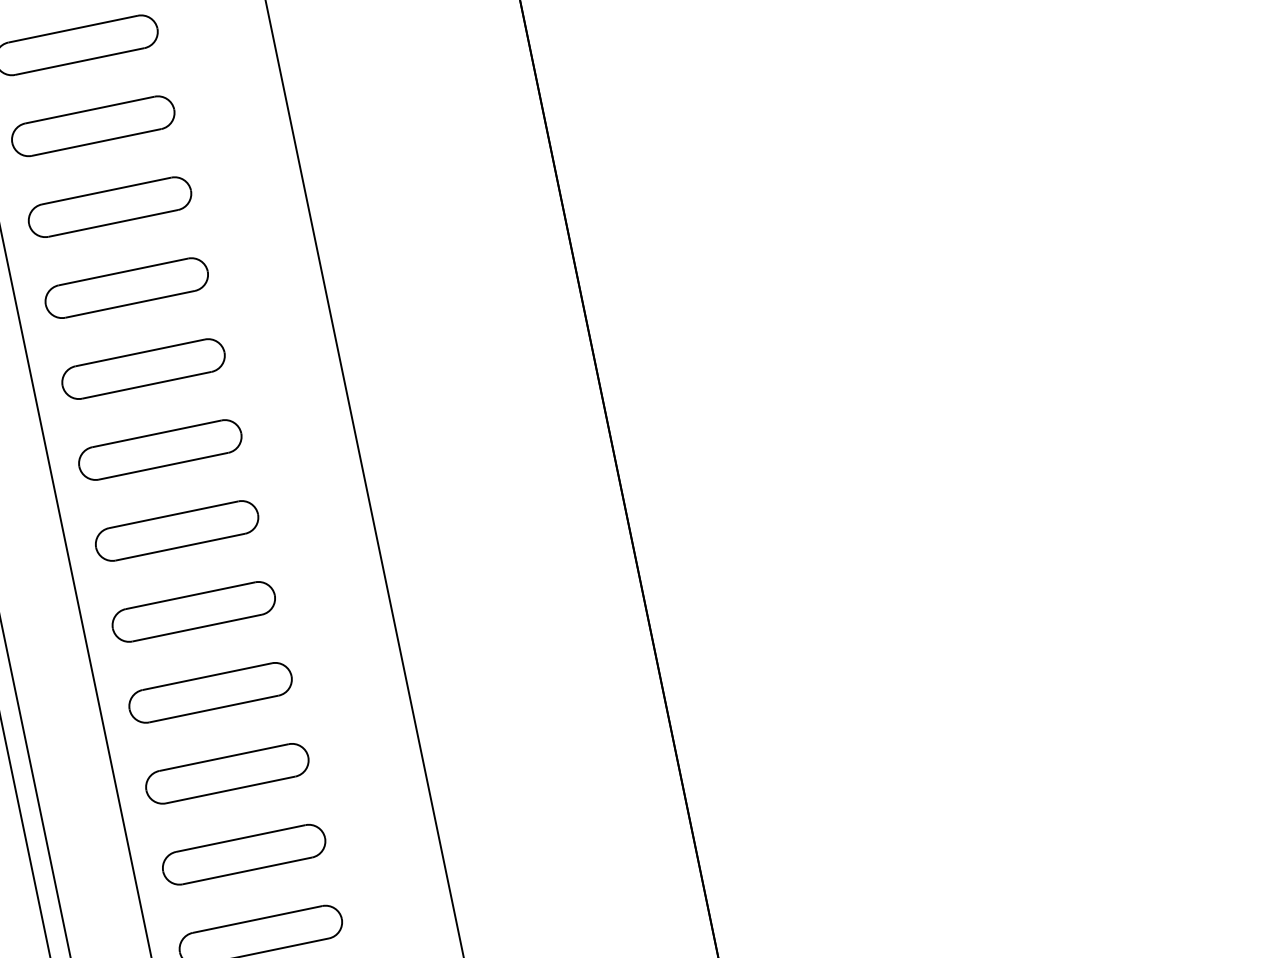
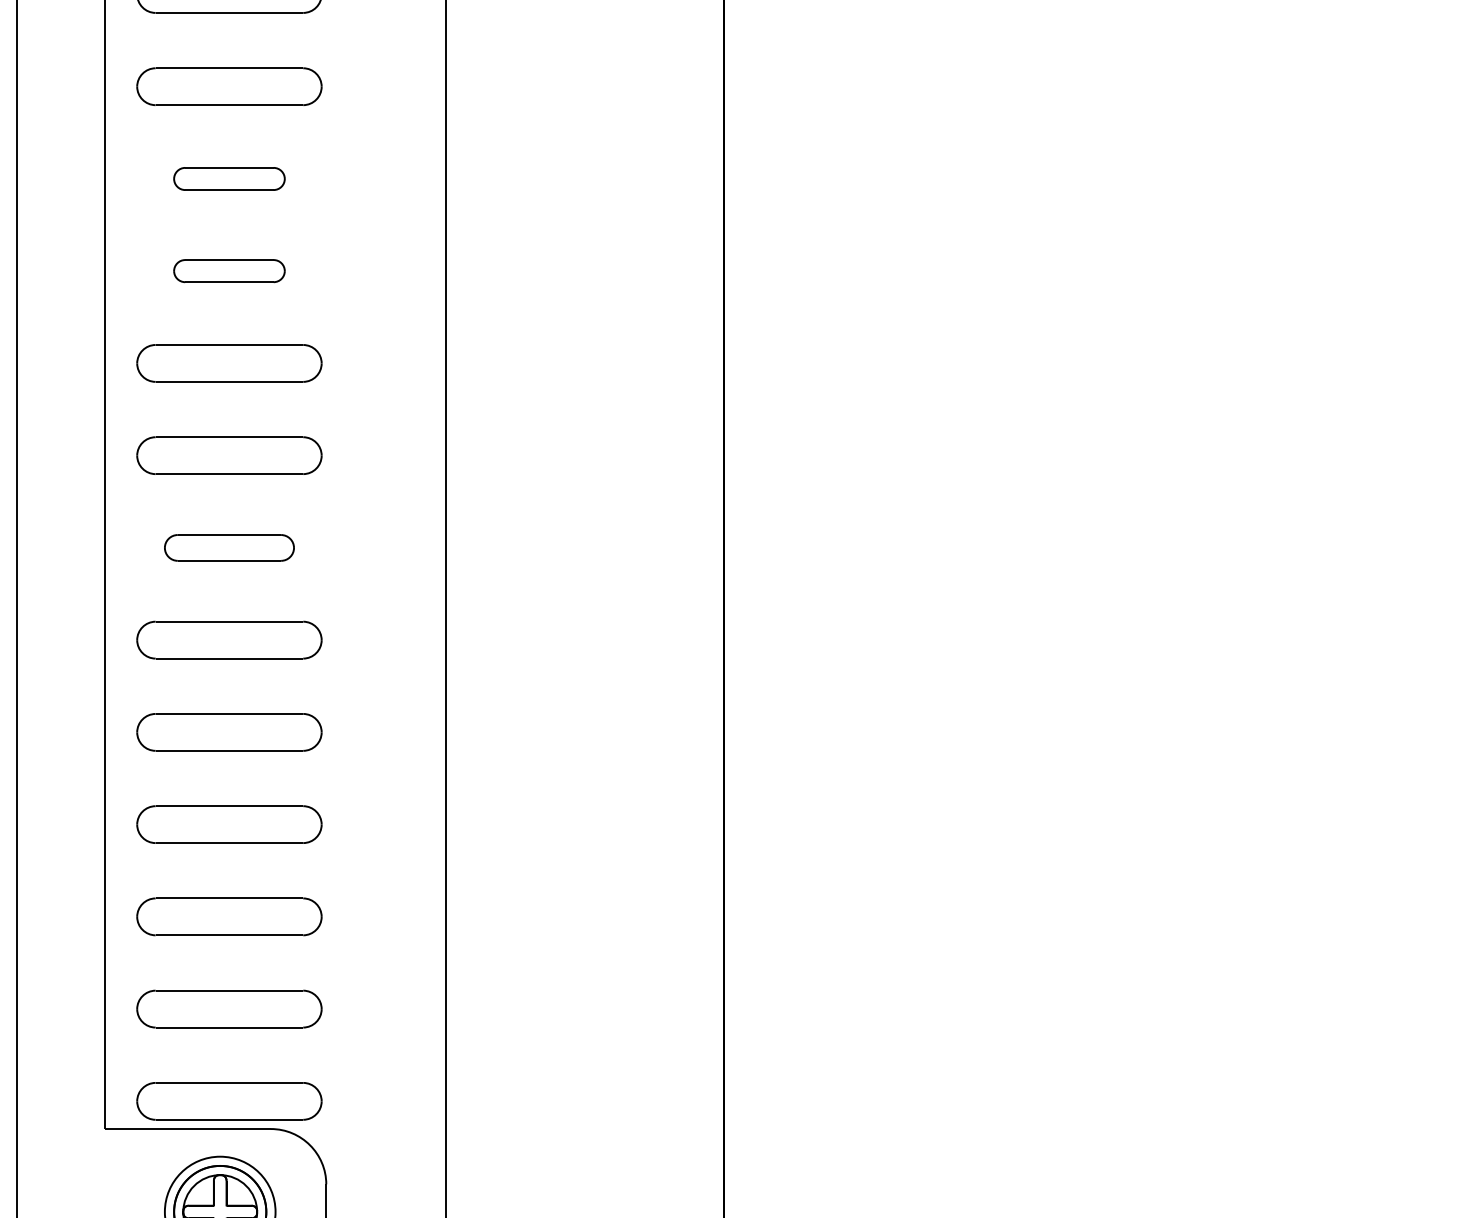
part: (126, 287) -> (229, 178), size x0.6
part: (143, 368) -> (229, 270), size x0.6
part: (193, 611) -> (229, 547), size x0.7

